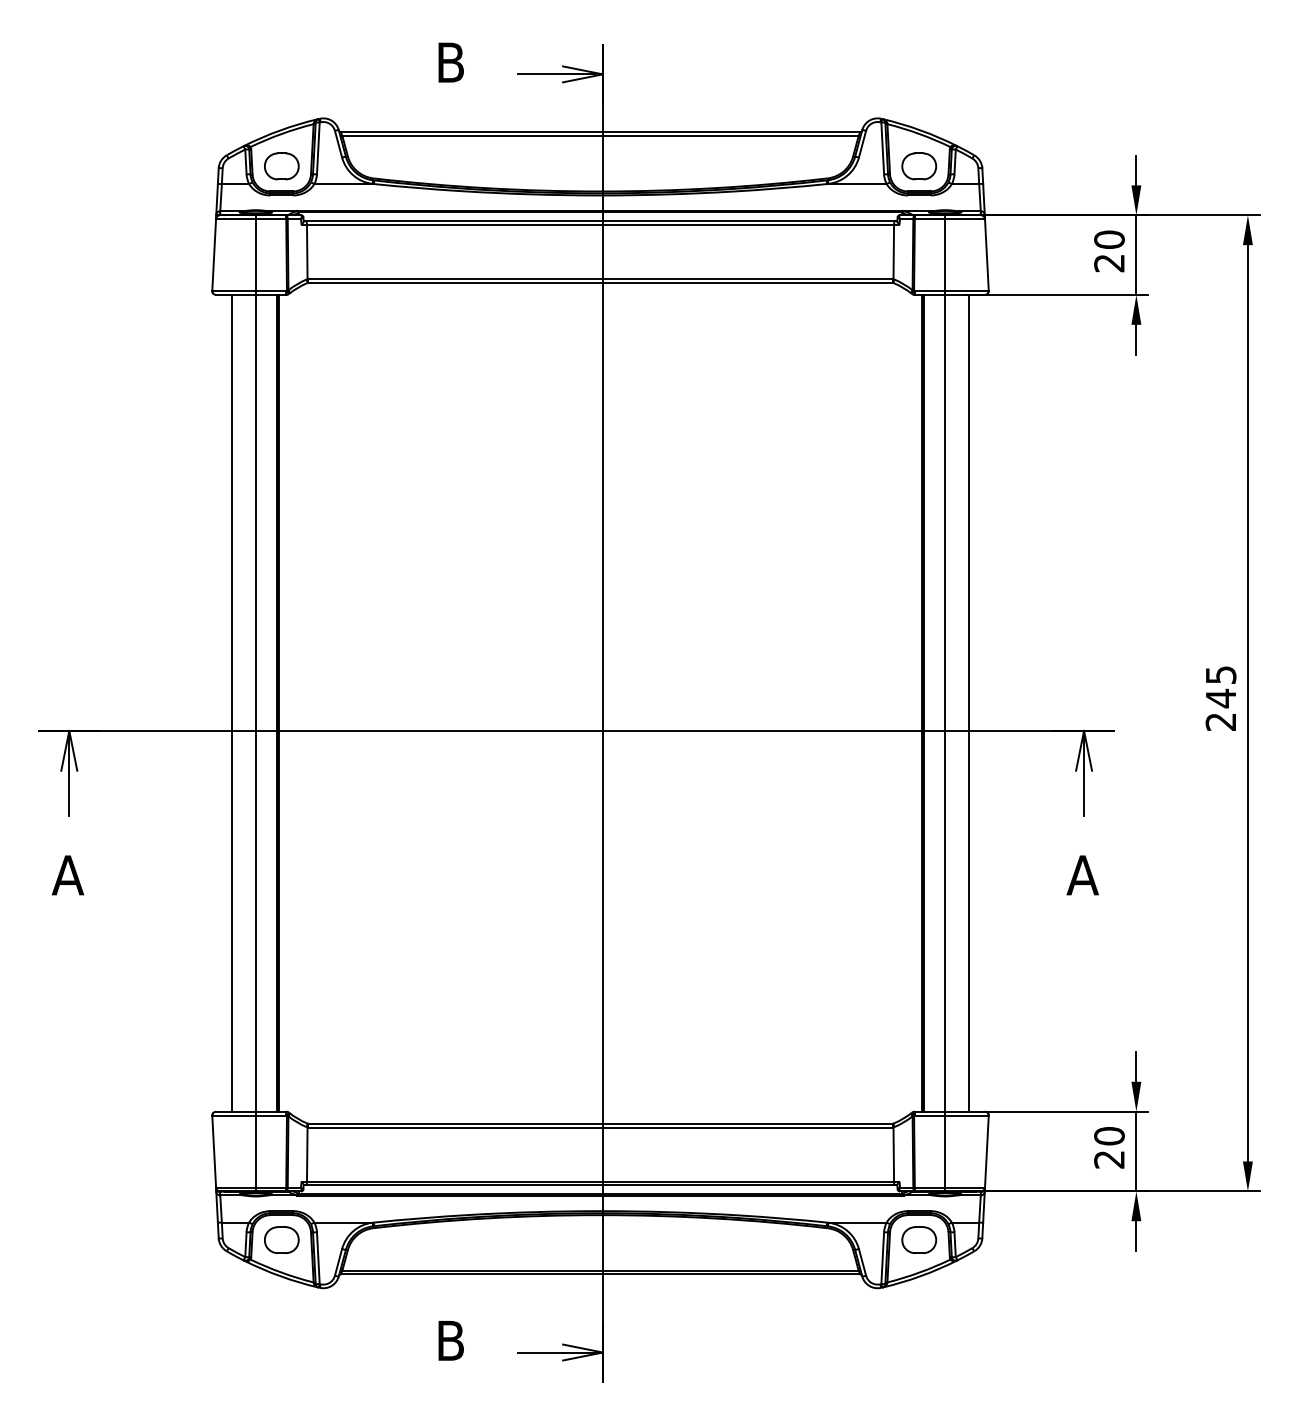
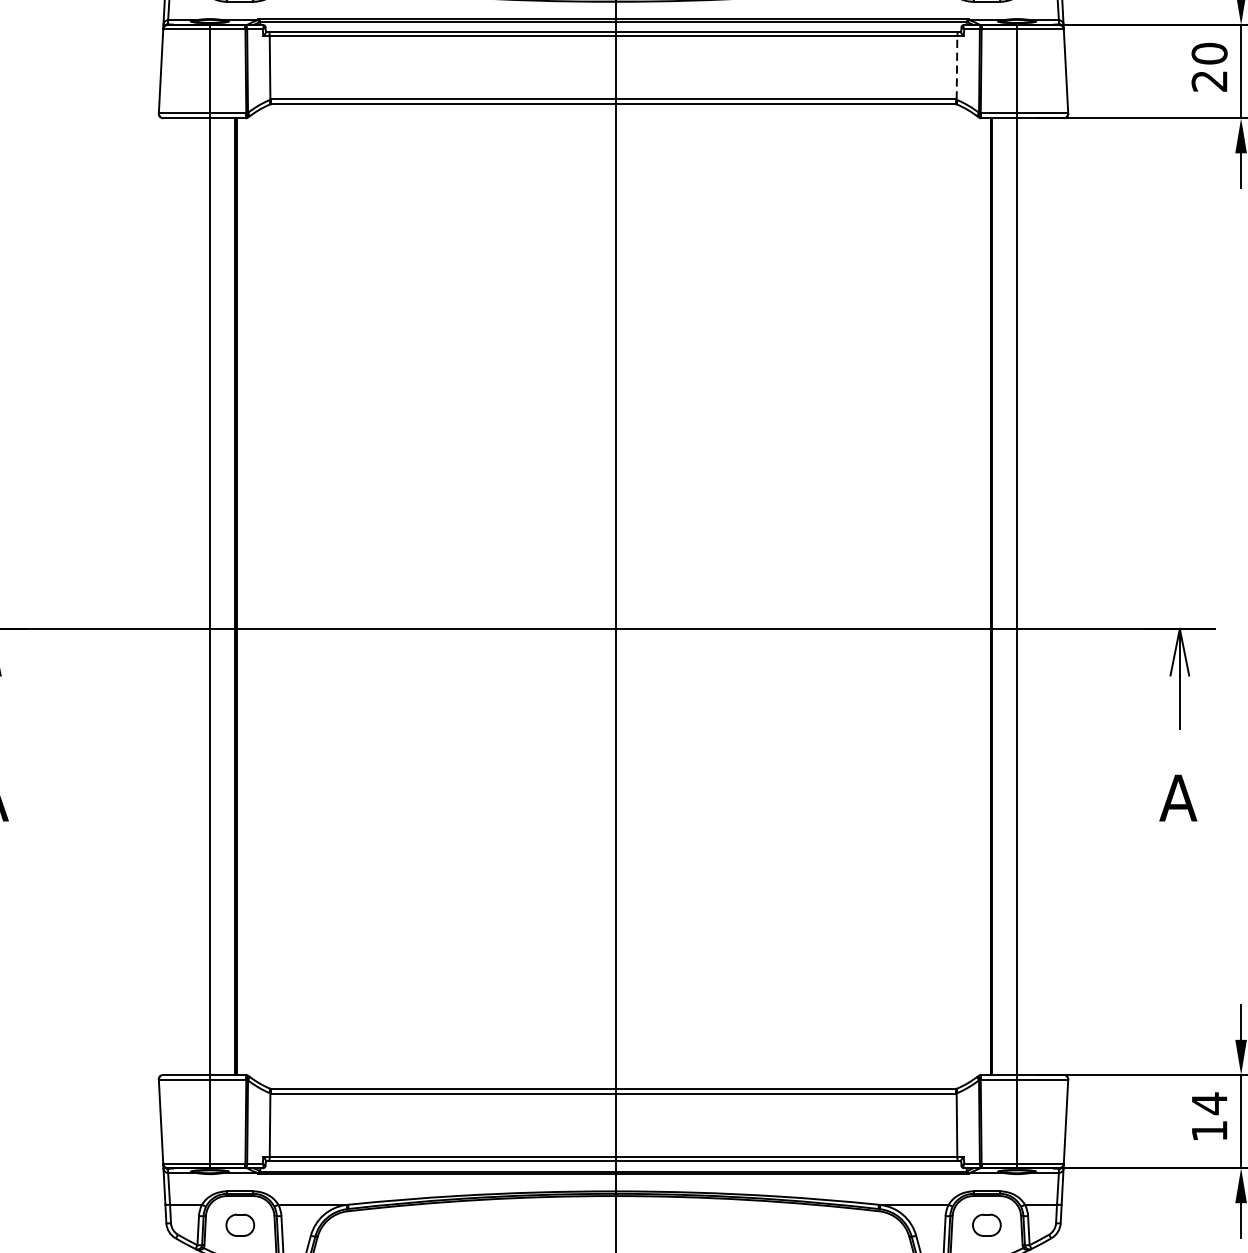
line: (893, 251) -> (956, 67), solid -> dashed
line: (232, 702) -> (182, 595), removed
line: (969, 702) -> (1045, 595), removed
text: (1109, 1147) -> (1209, 1116), 20 -> 14
part: (281, 1239) -> (239, 1224), size x0.7
part: (919, 1239) -> (987, 1224), size x0.7

